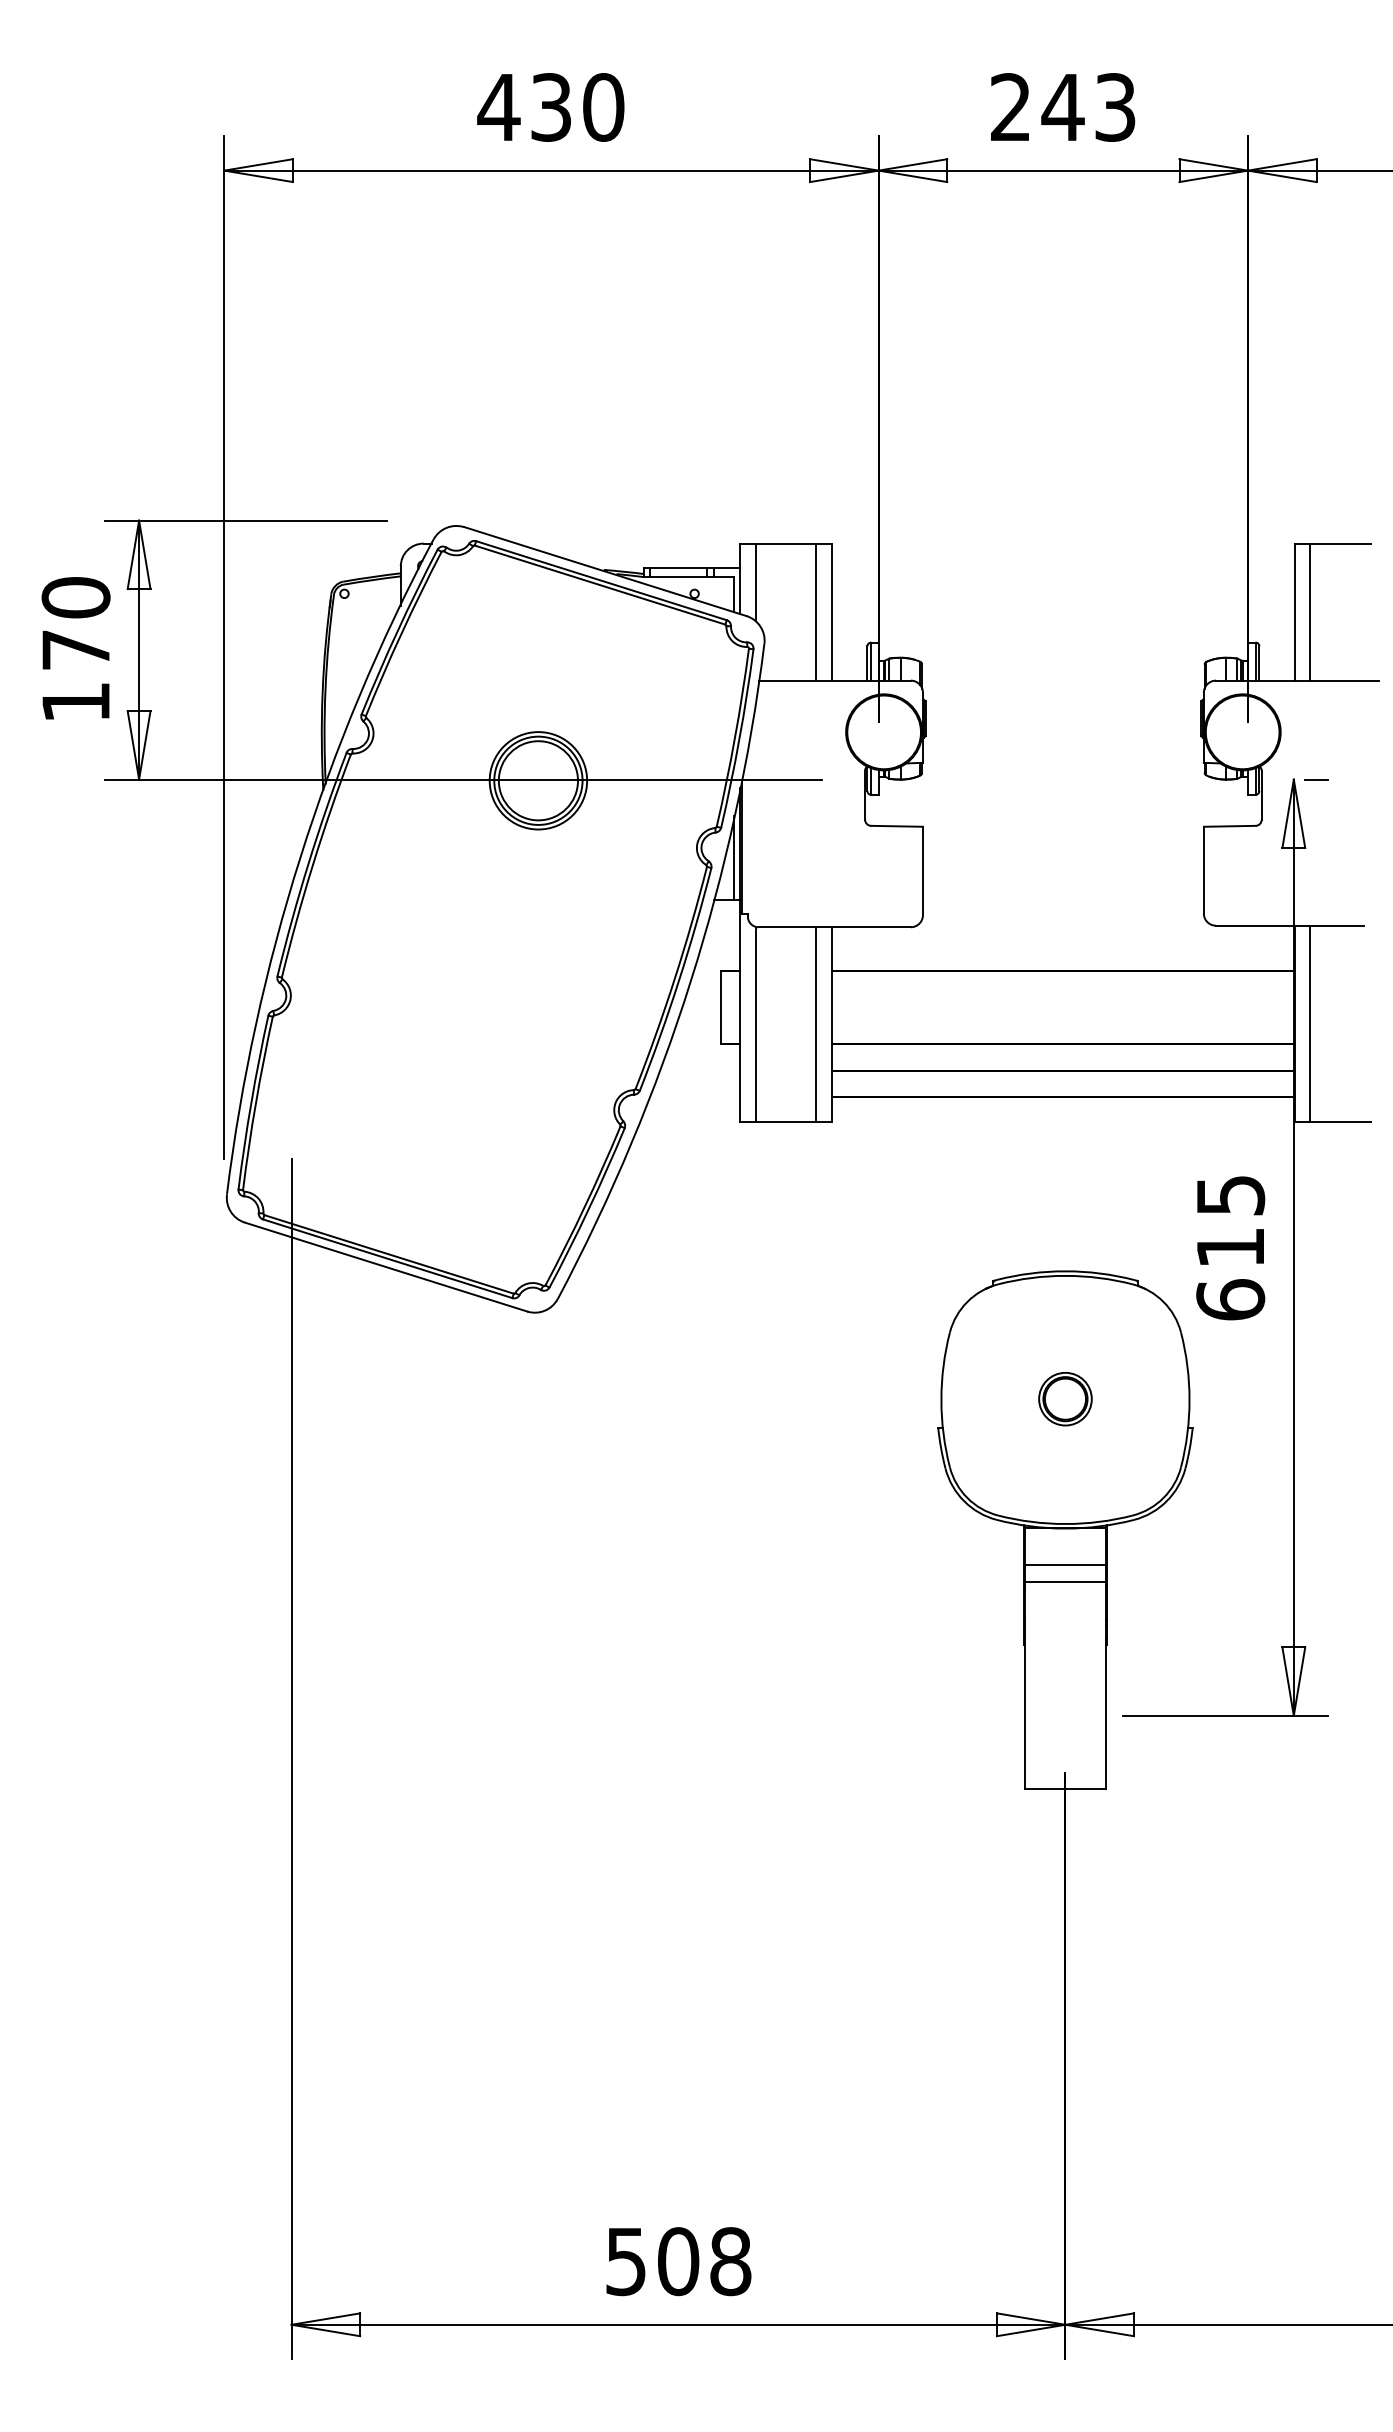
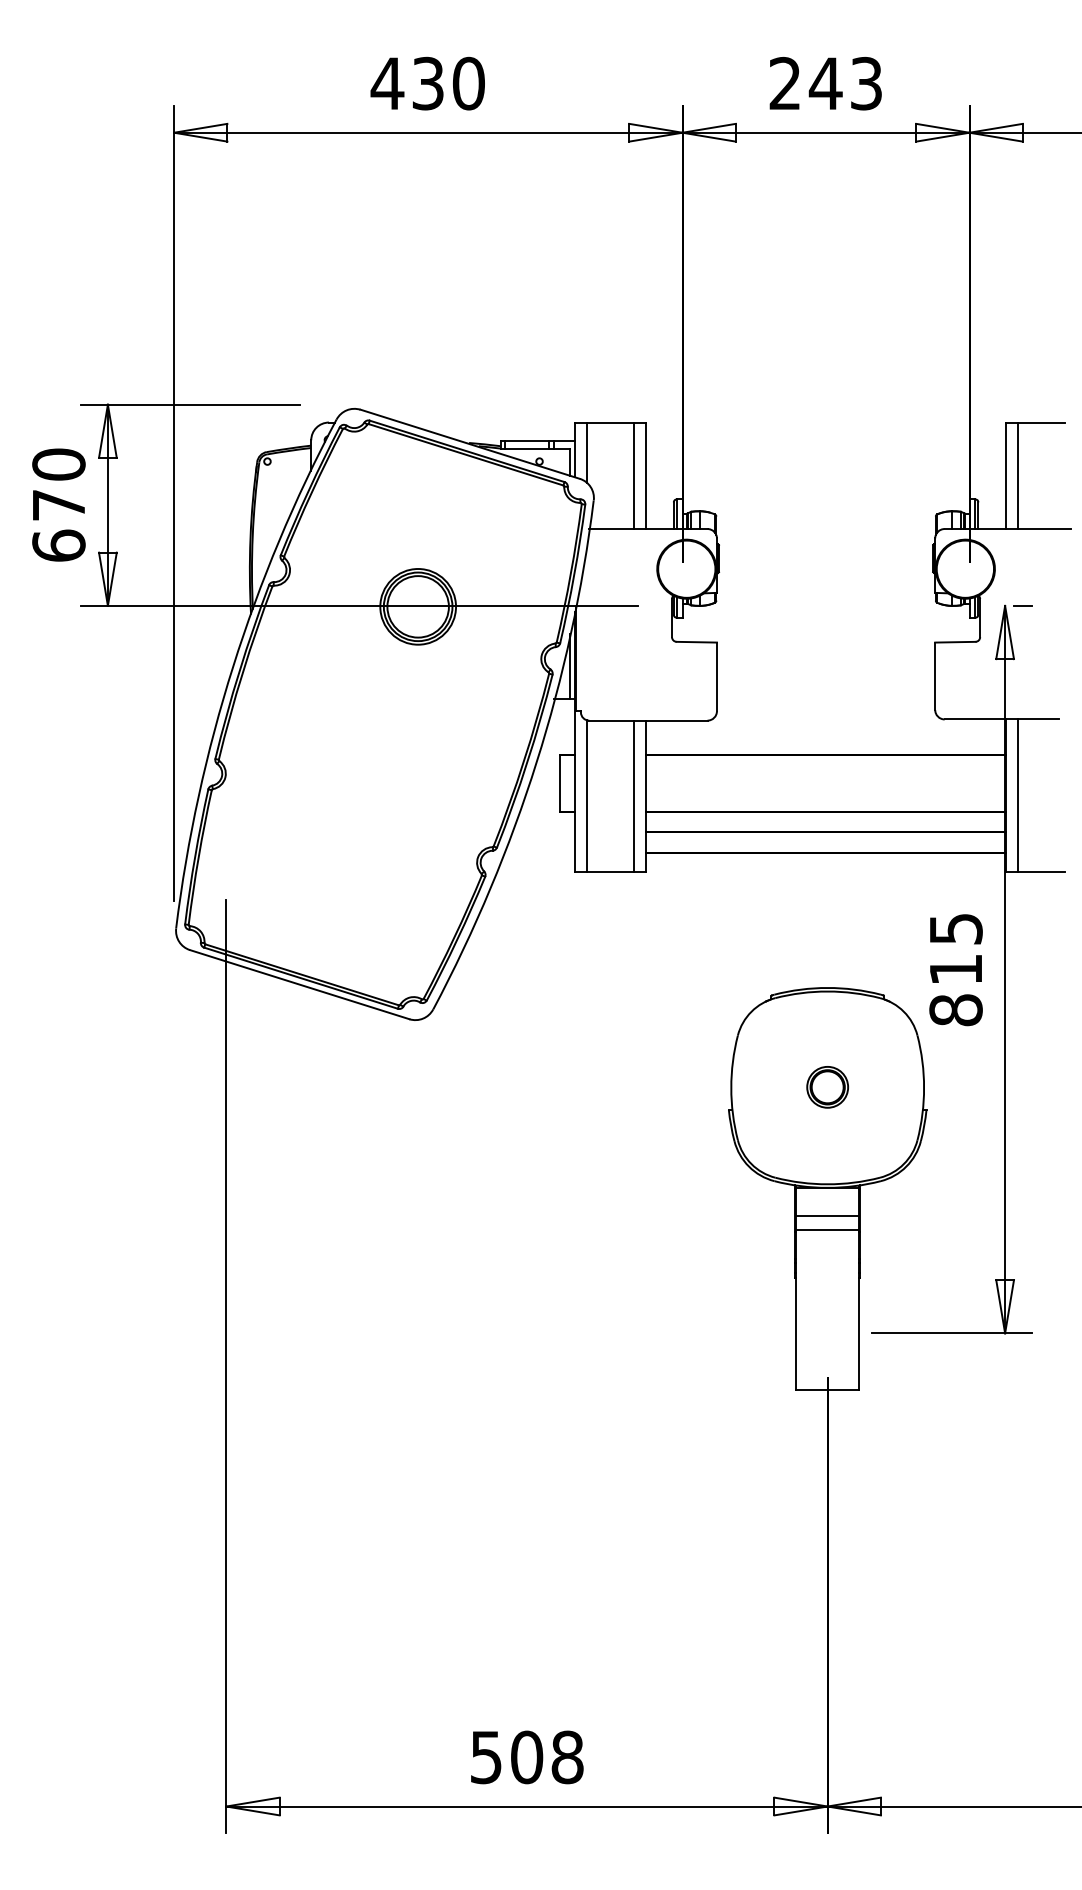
text: (75, 701) -> (58, 545), 170 -> 670
text: (1230, 1299) -> (955, 1009), 615 -> 815

